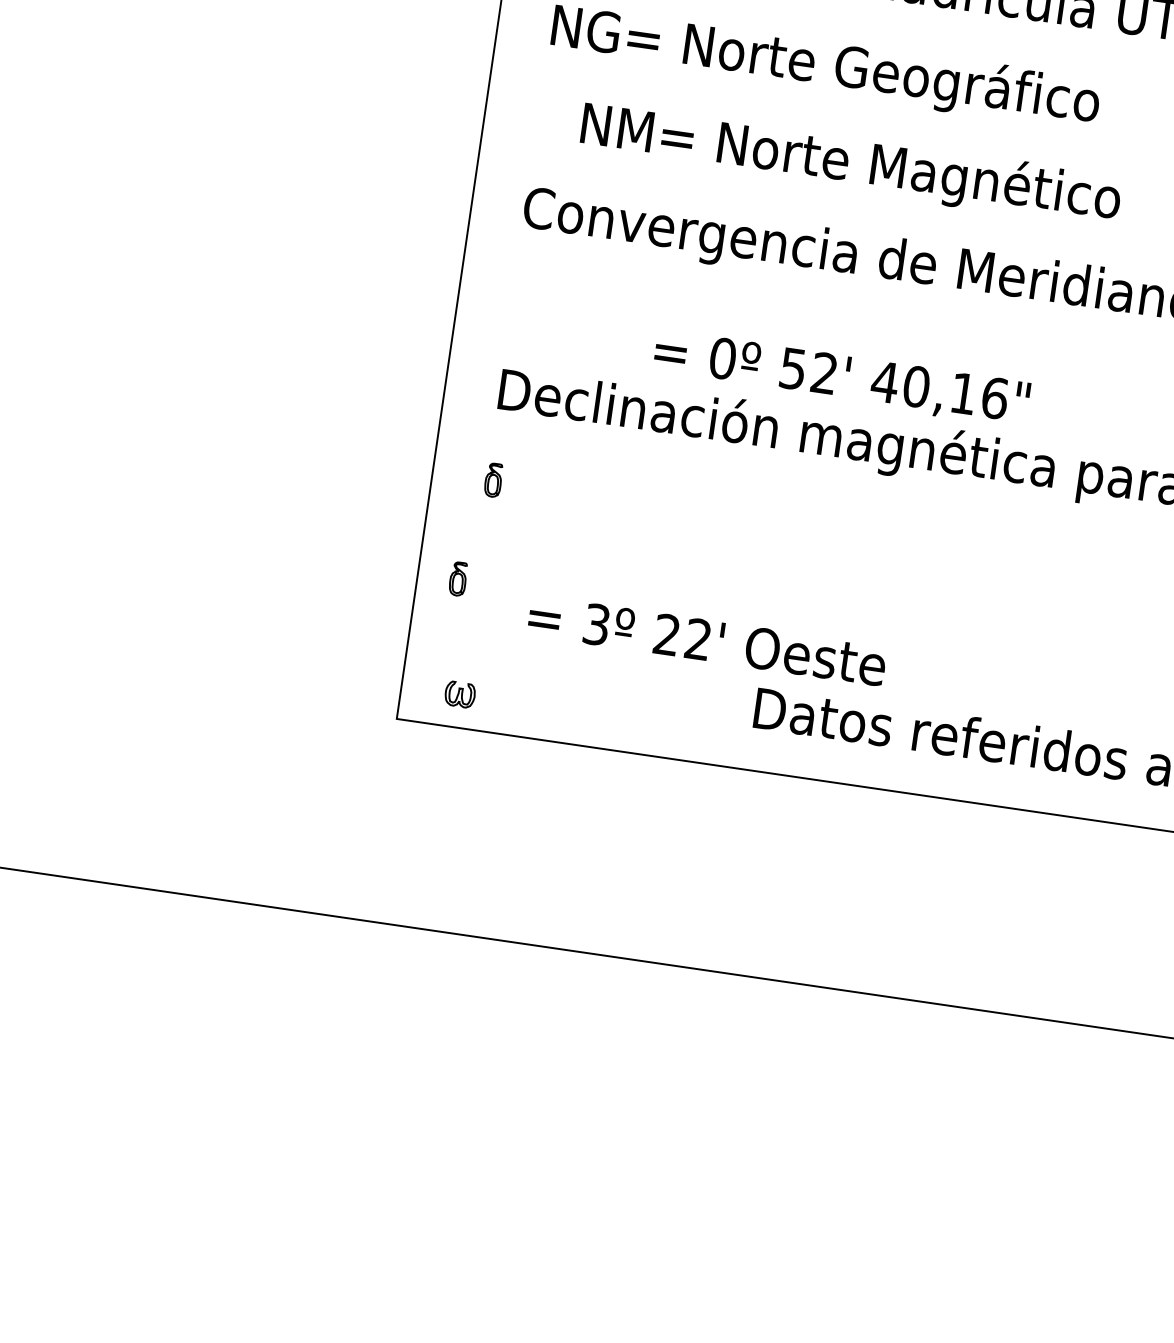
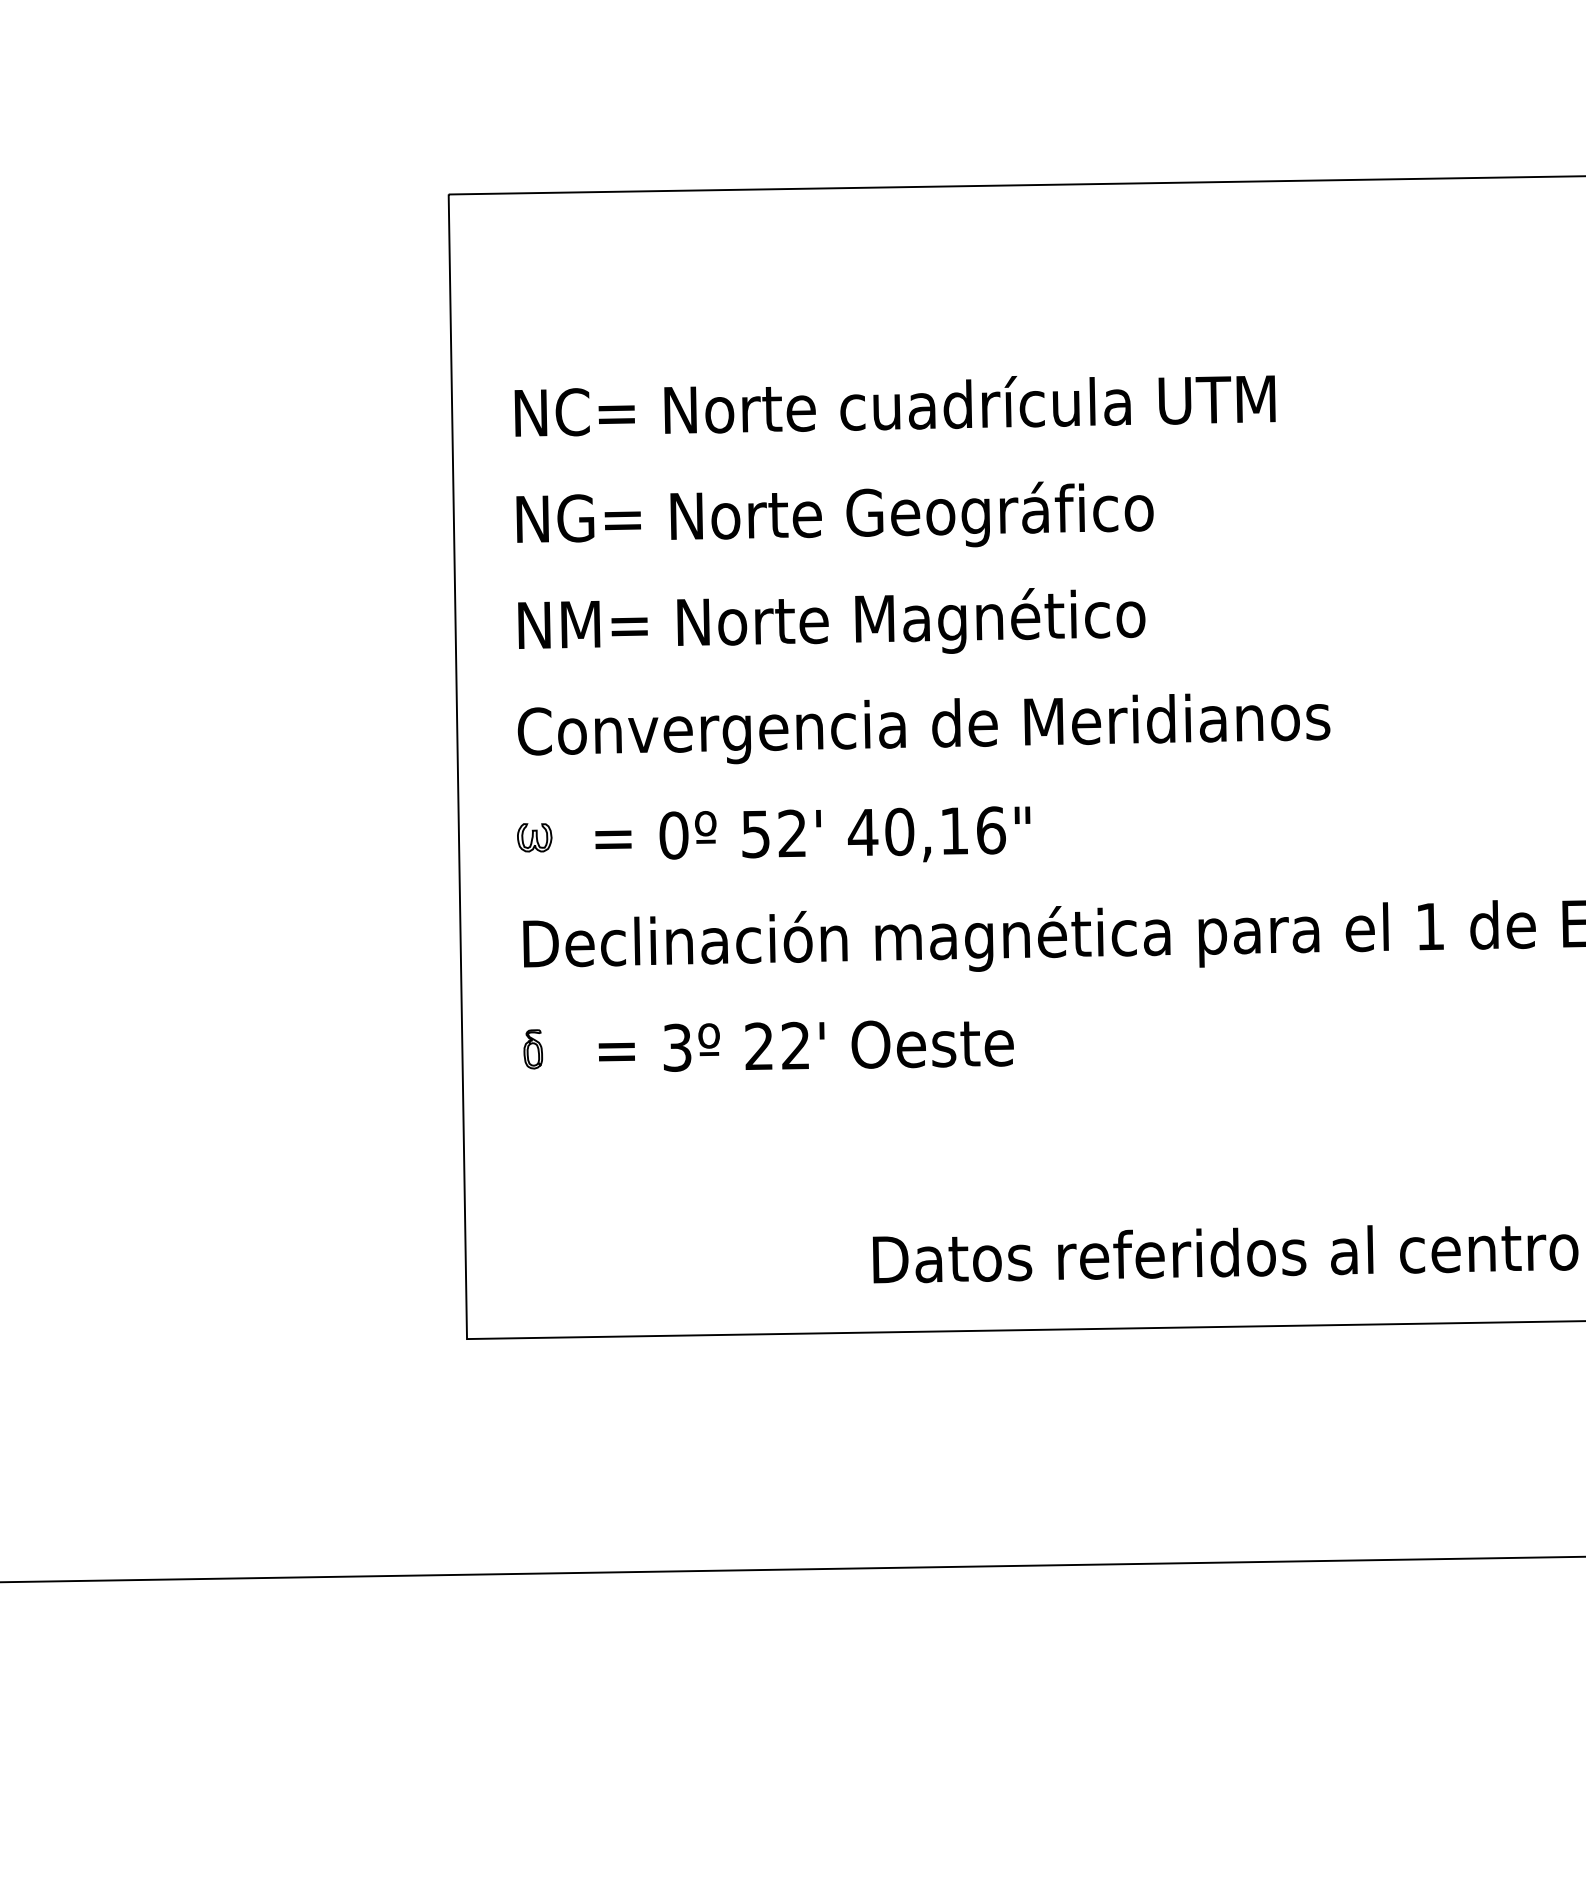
text: (851, 161) -> (831, 620), moved
text: (841, 376) -> (812, 834), moved
part: (457, 579) -> (510, 1168), removed
text: (706, 640) -> (805, 1045), moved
part: (460, 694) -> (534, 837), moved

